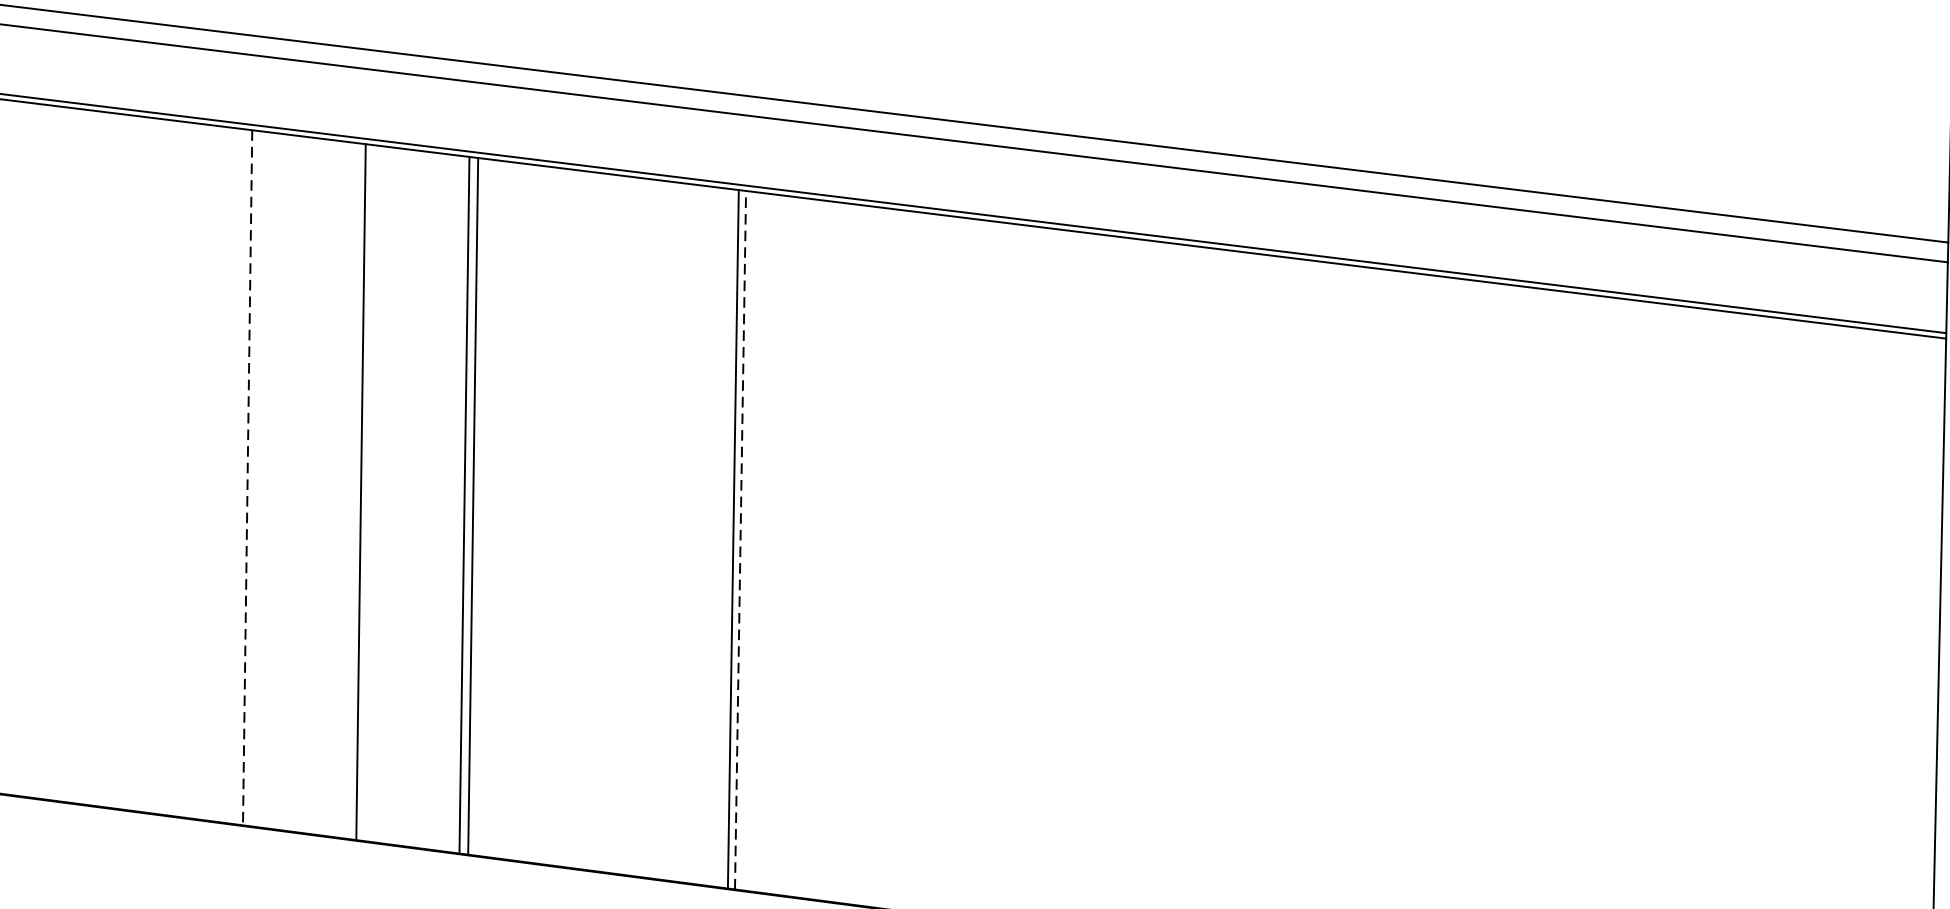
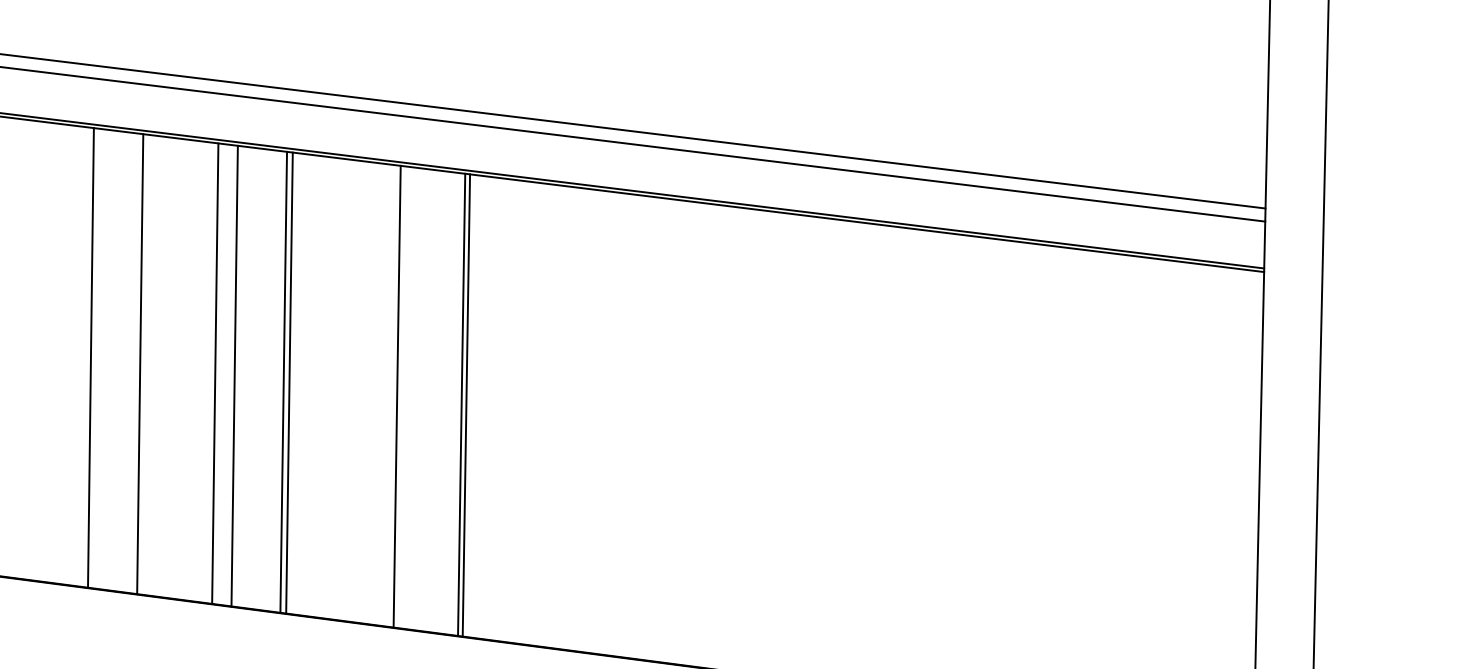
line: (172, 467) -> (90, 357), added
line: (248, 478) -> (140, 364), dashed -> solid
line: (390, 494) -> (234, 375), added
line: (634, 526) -> (396, 396), added
line: (740, 538) -> (466, 404), dashed -> solid

